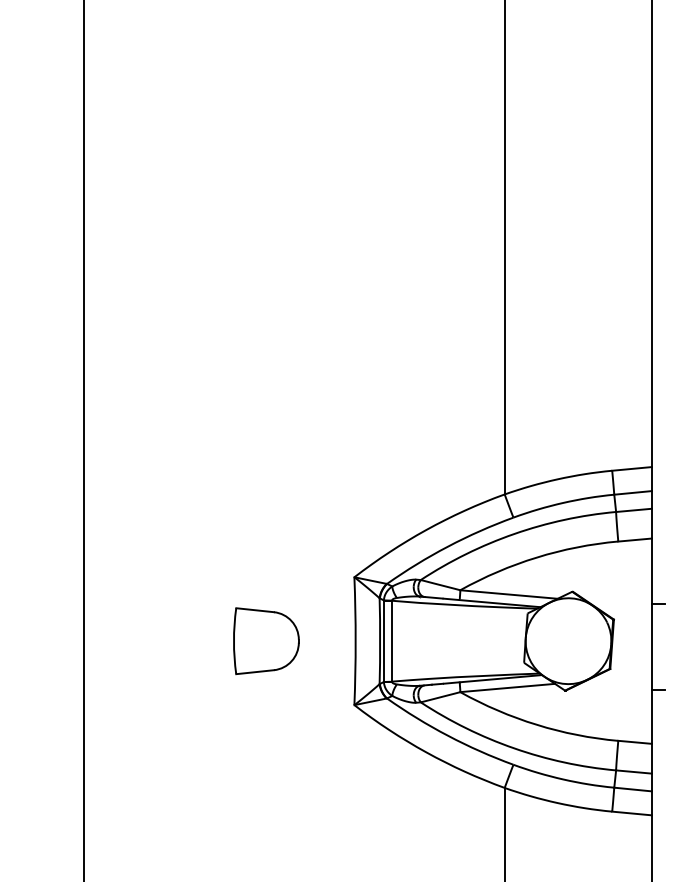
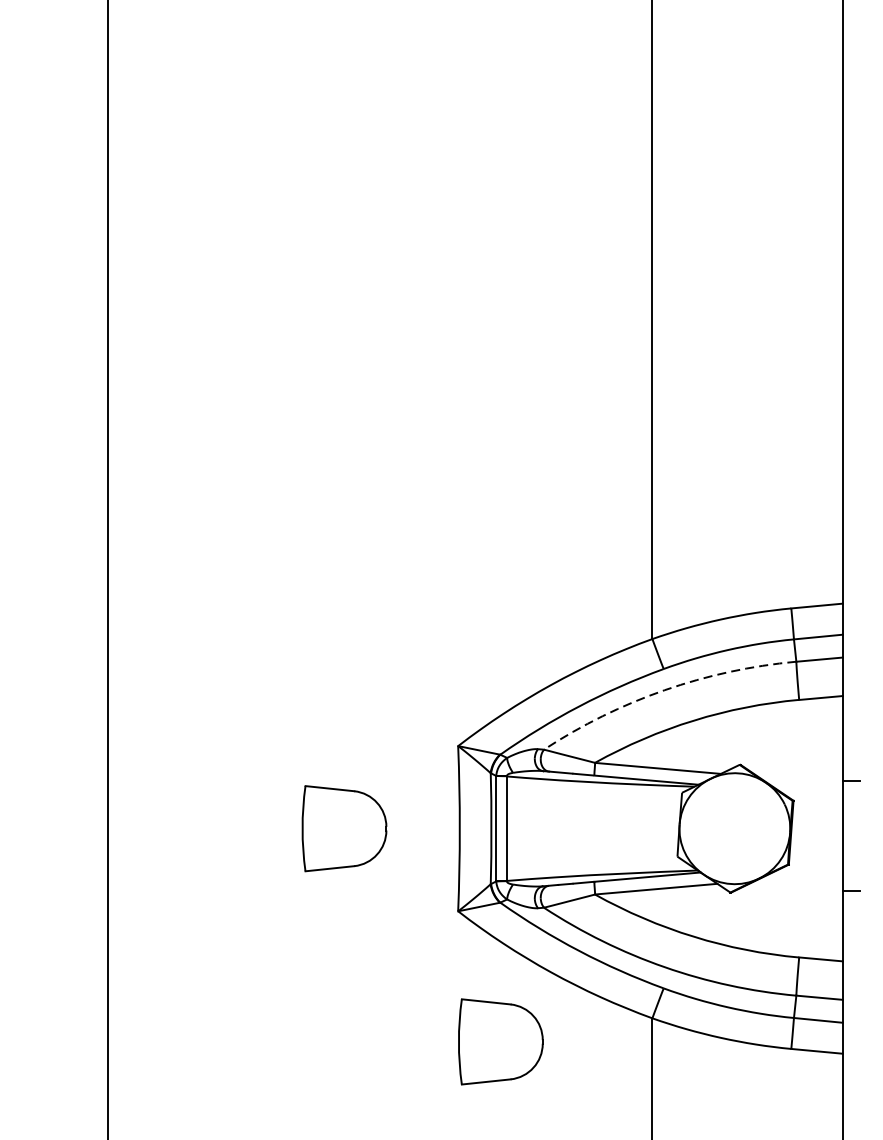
arc: (514, 533) -> (665, 689), solid -> dashed
part: (387, 805) -> (500, 1041), added

